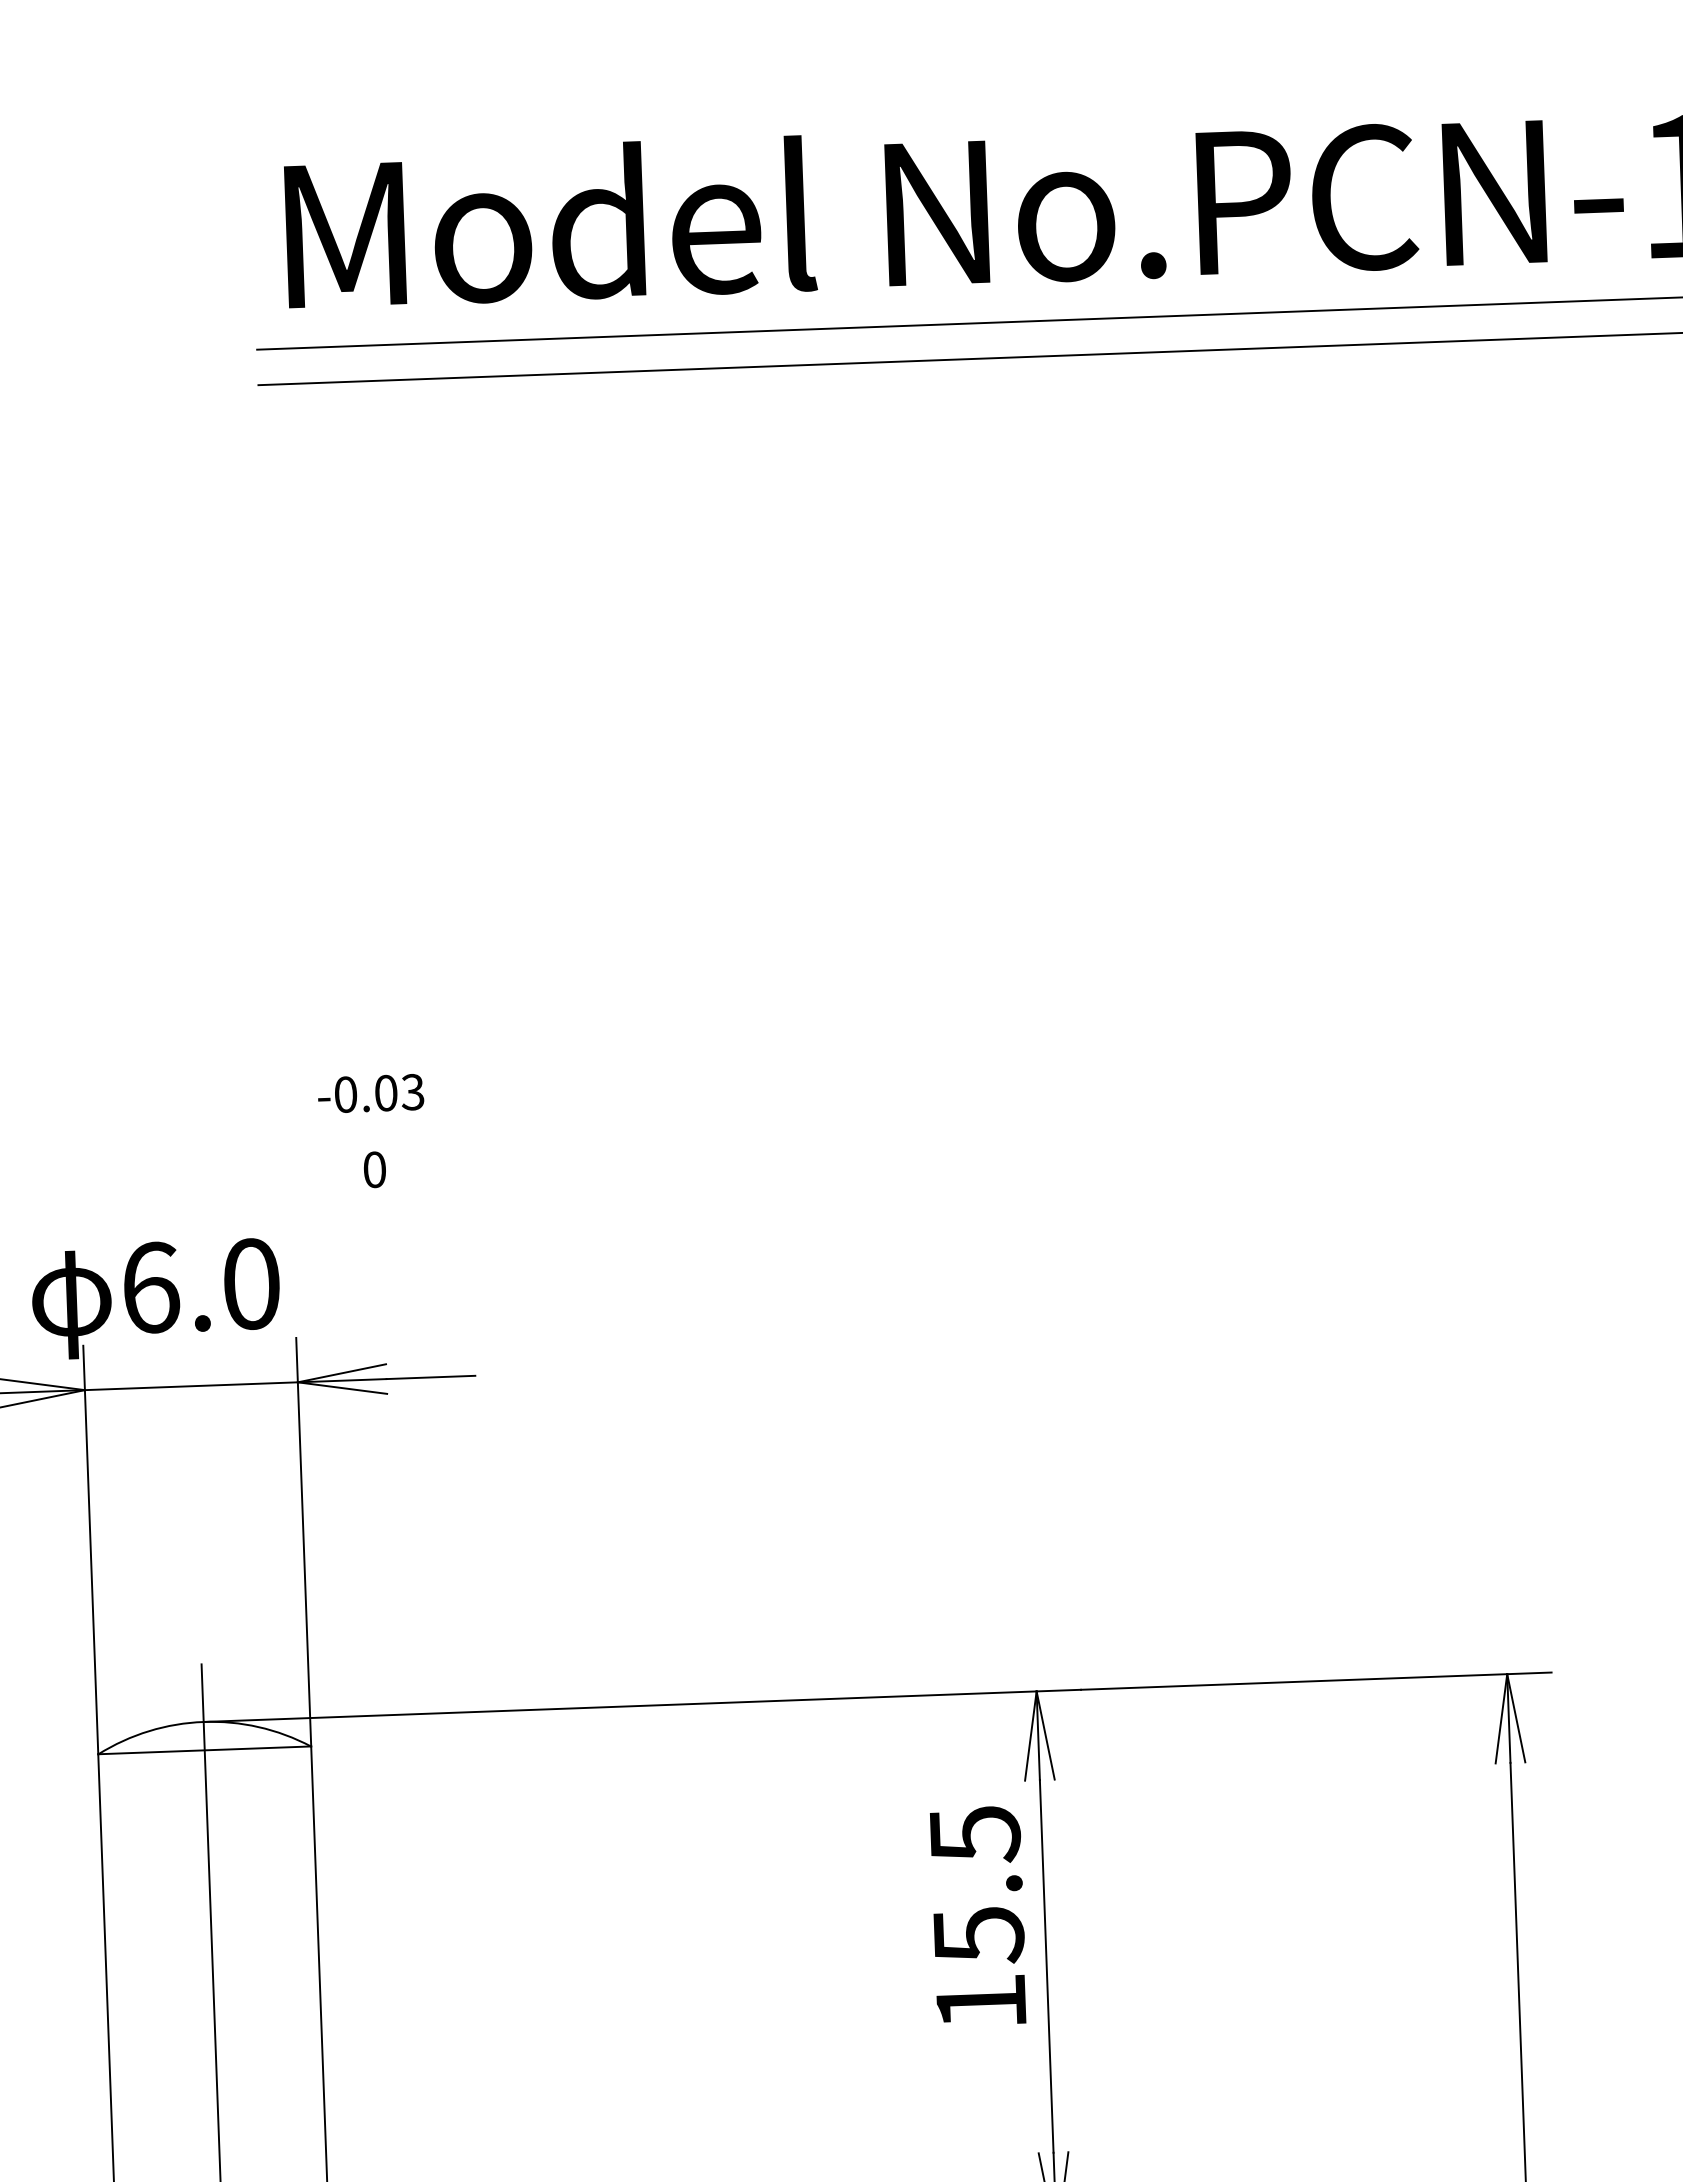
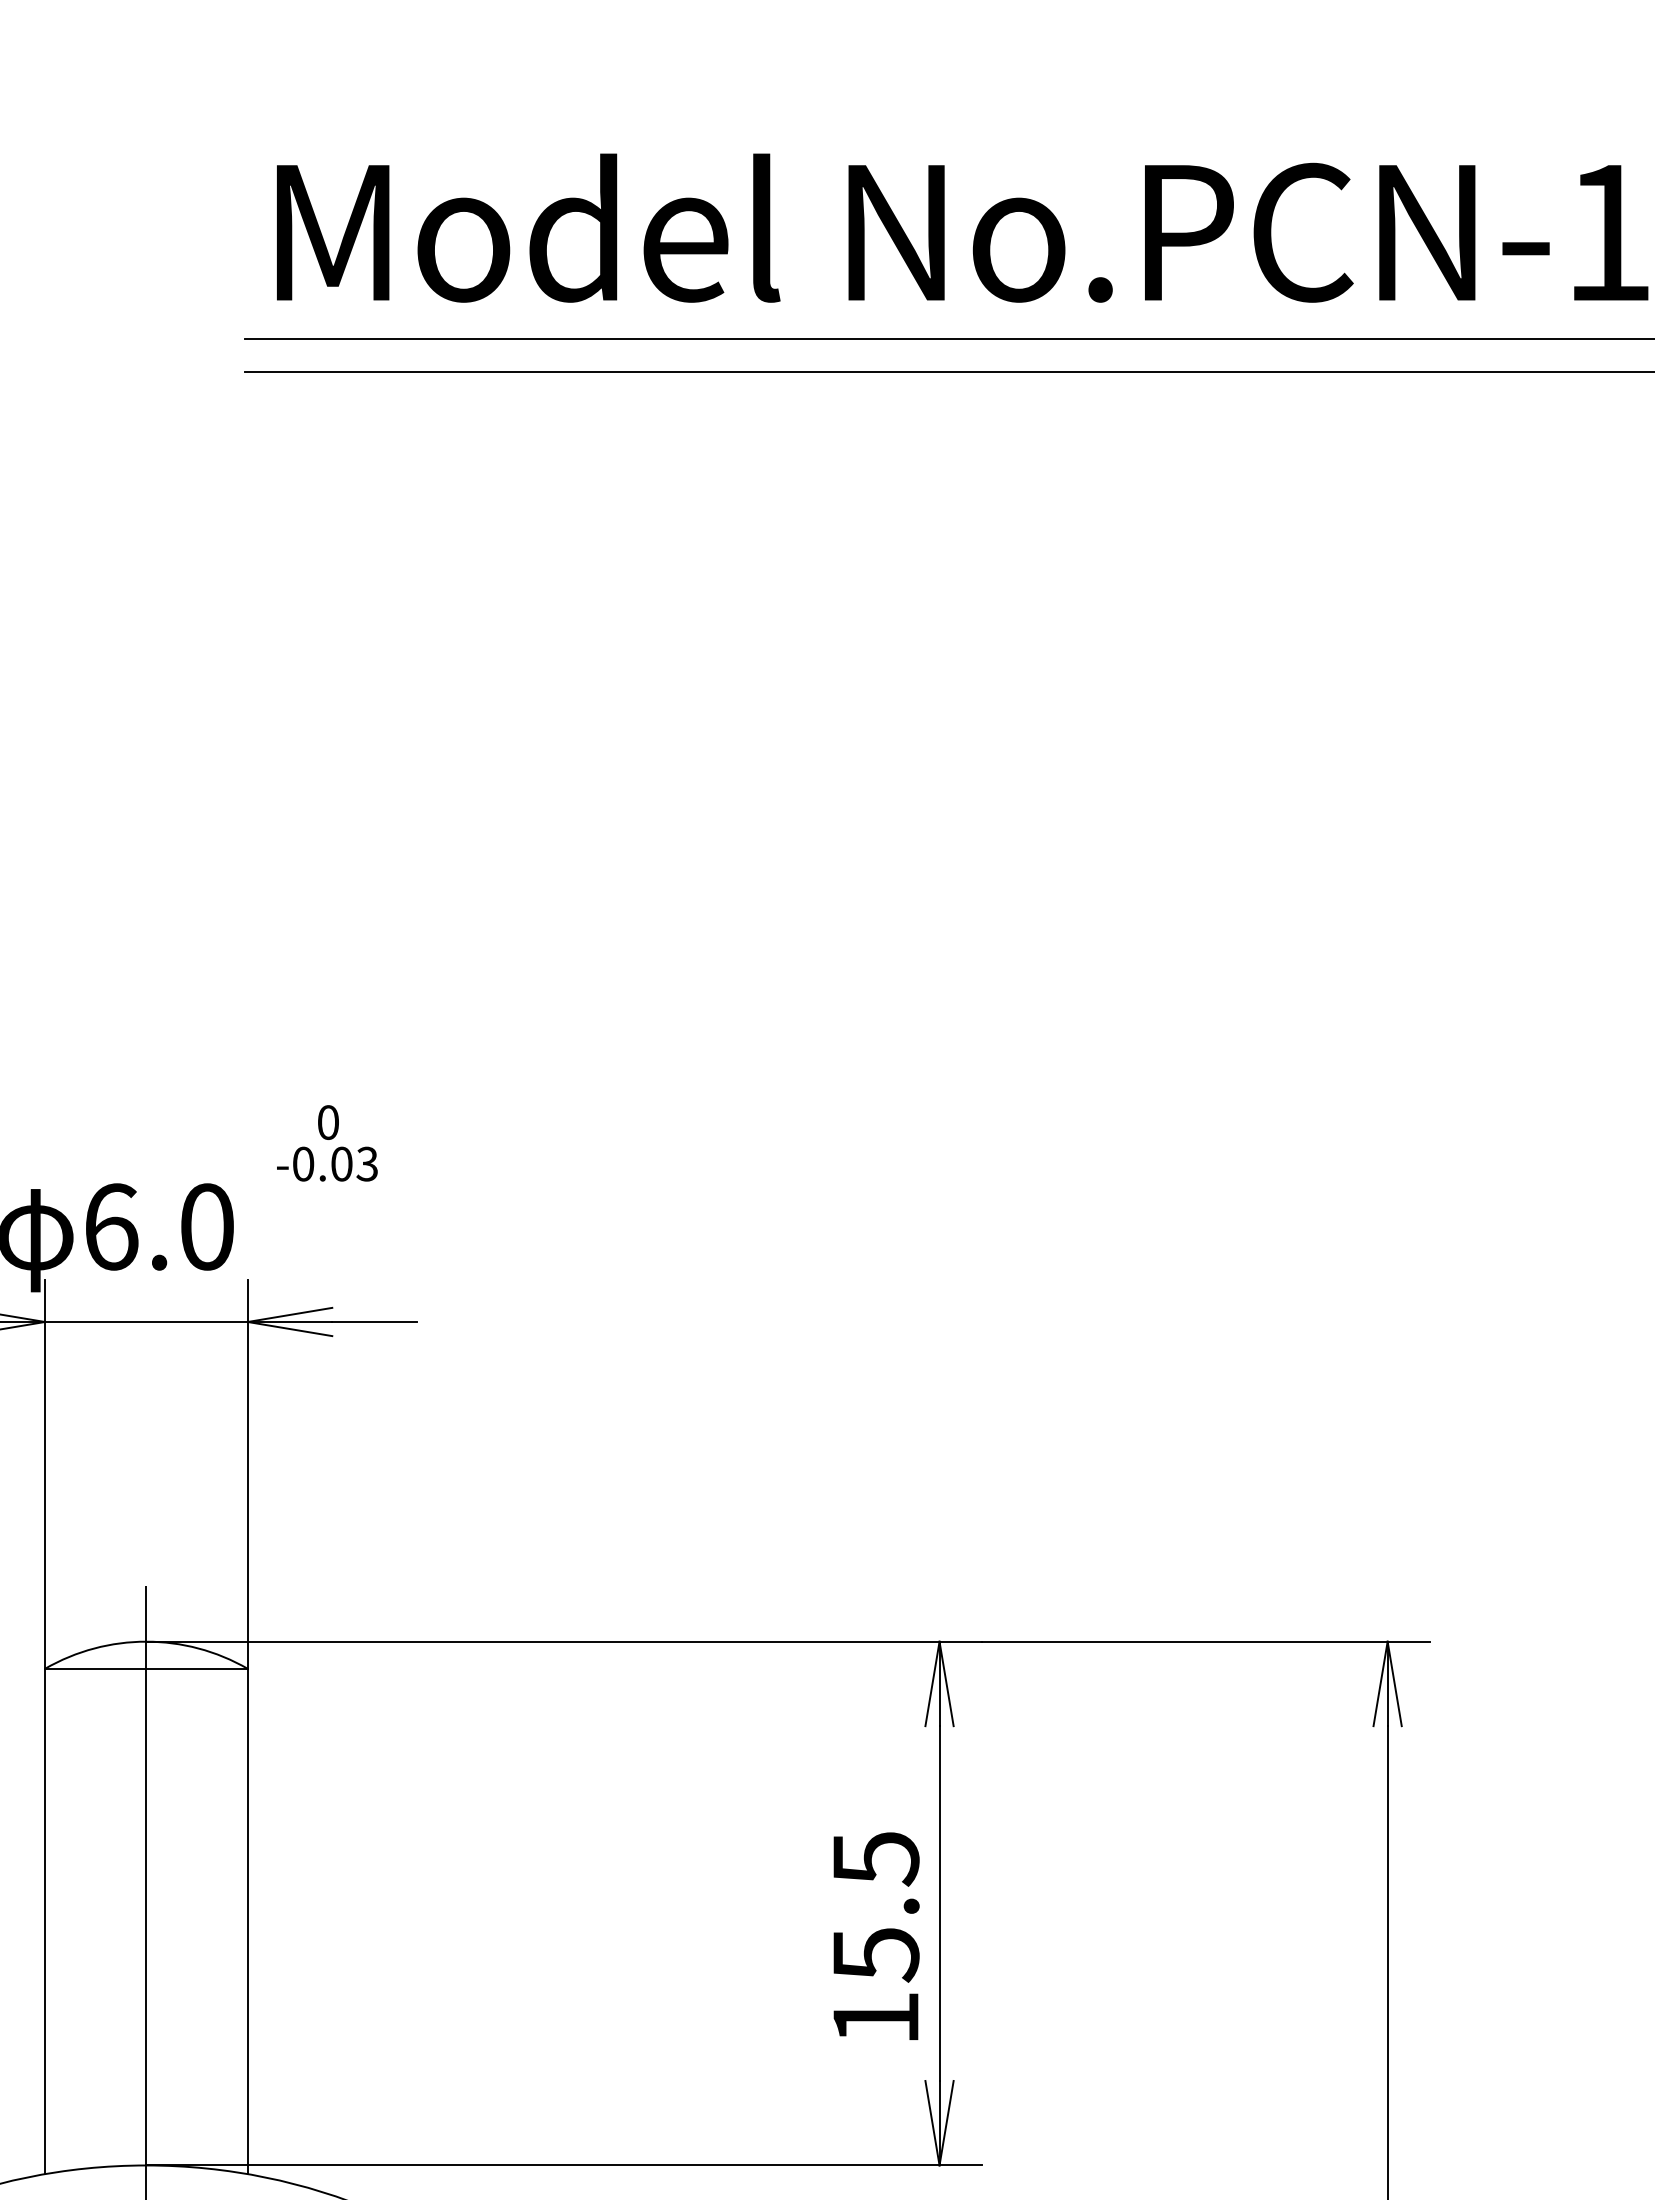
text: (371, 1093) -> (327, 1163), moved
text: (978, 1915) -> (876, 1935), moved

